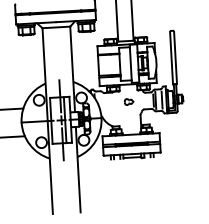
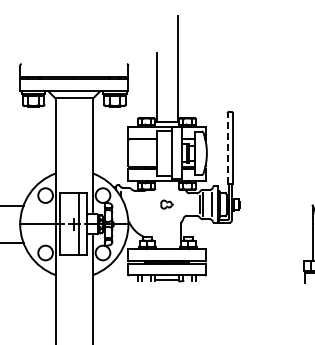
line: (171, 58) -> (227, 148), solid -> dashed
line: (60, 96) -> (74, 191), removed
line: (63, 144) -> (74, 256), removed

